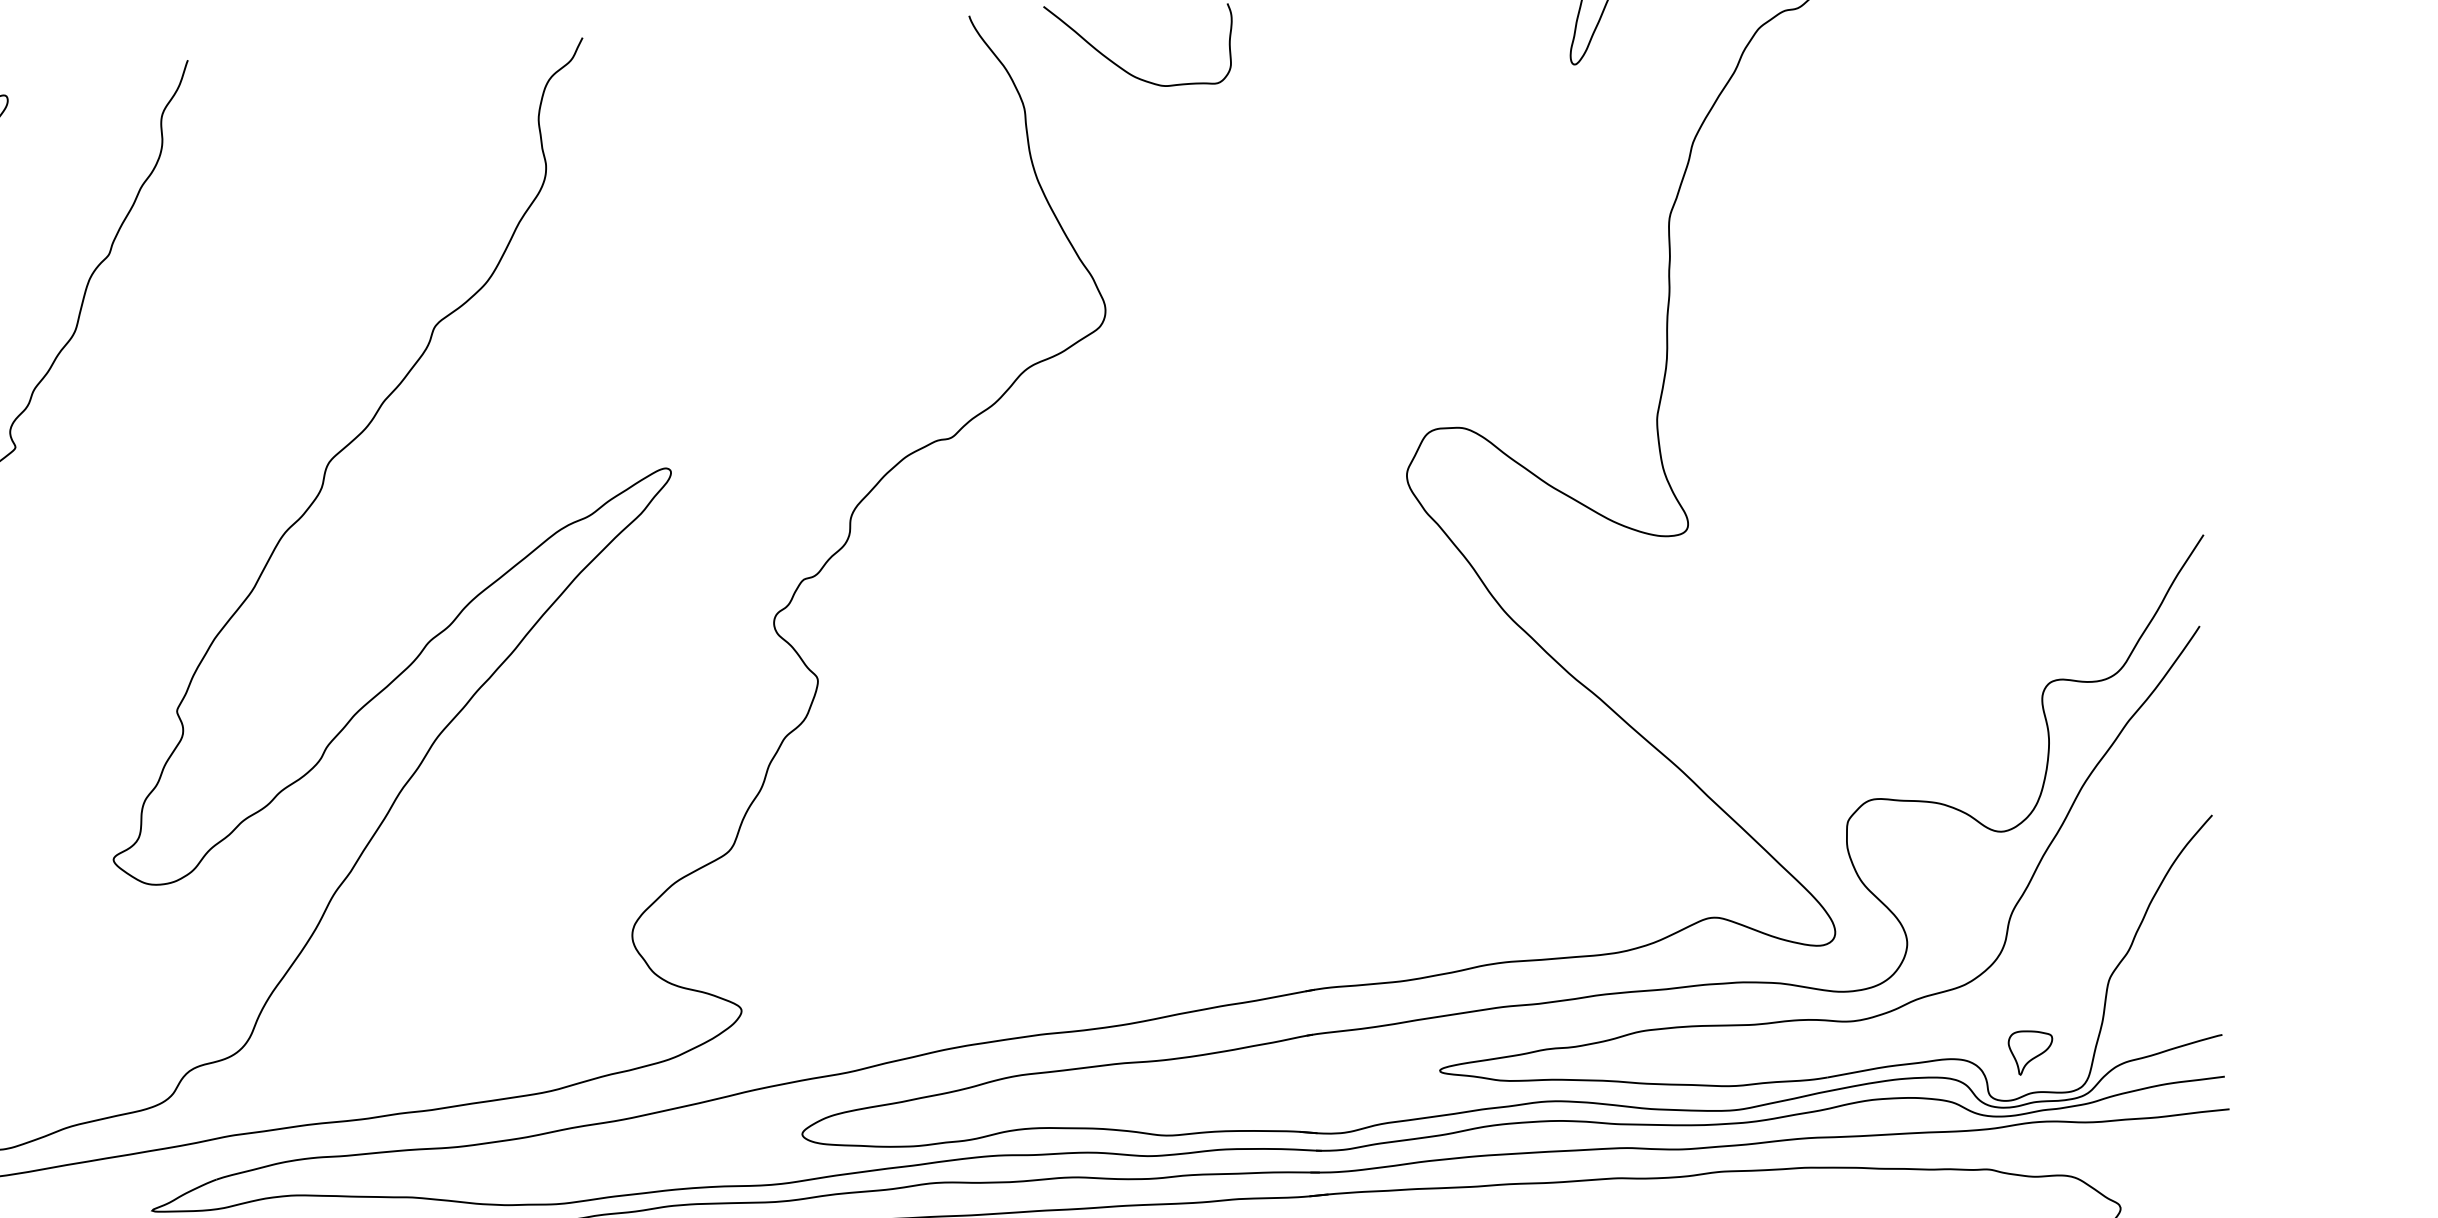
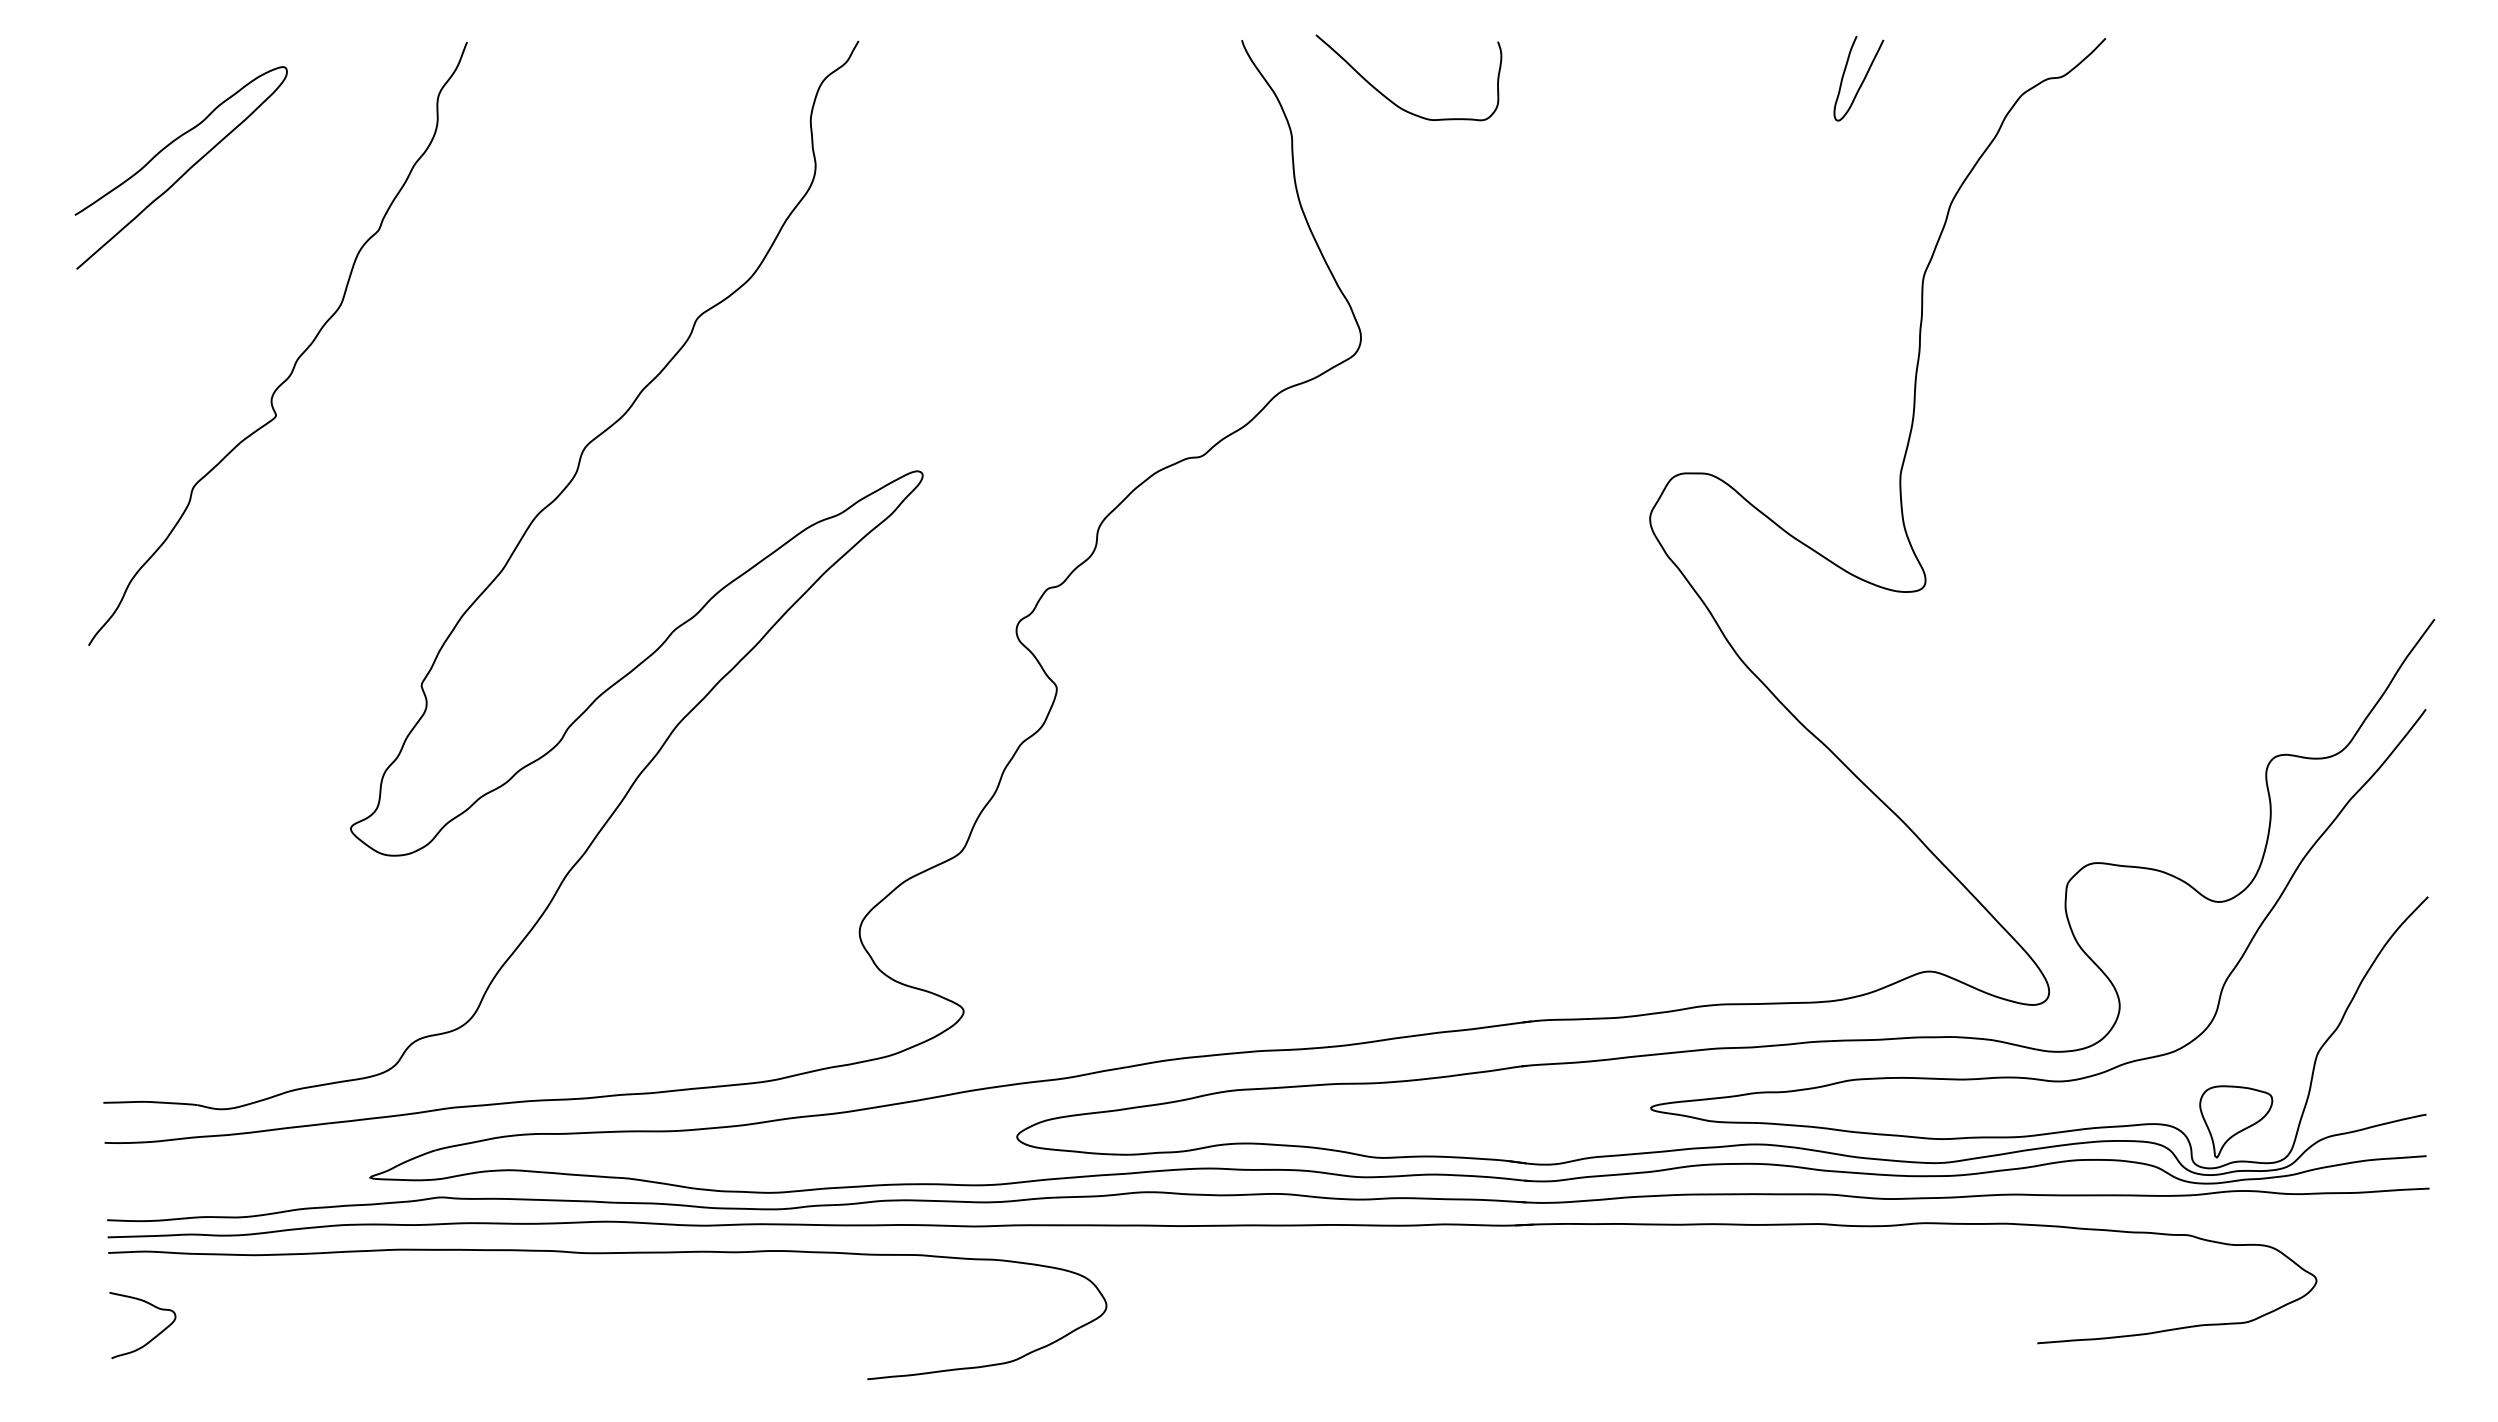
part: (2031, 1052) -> (2236, 1121), size x1.67

